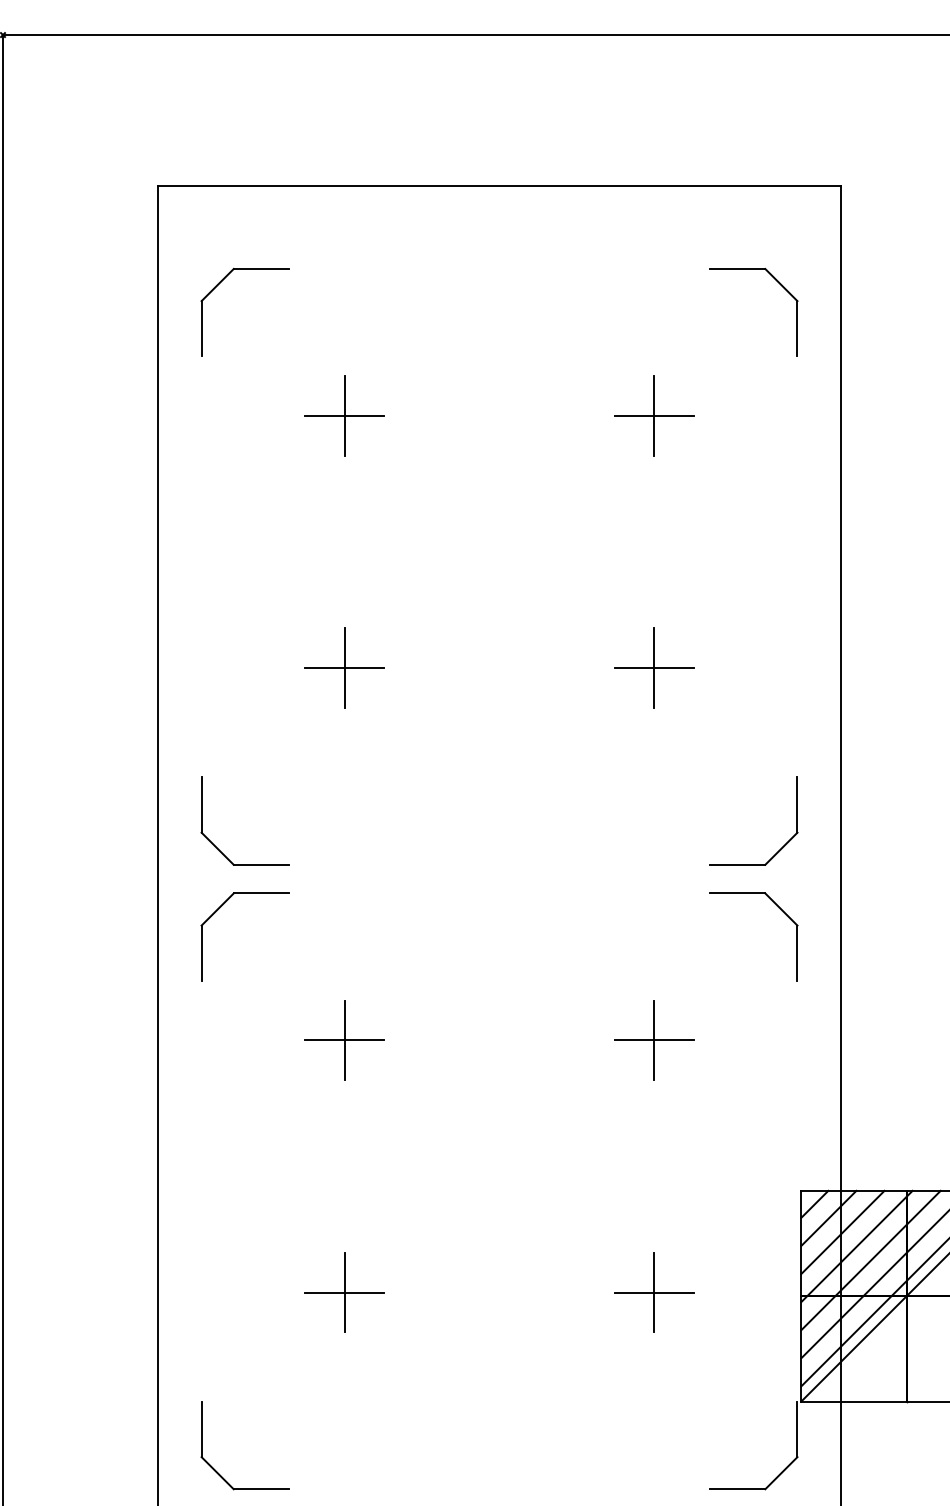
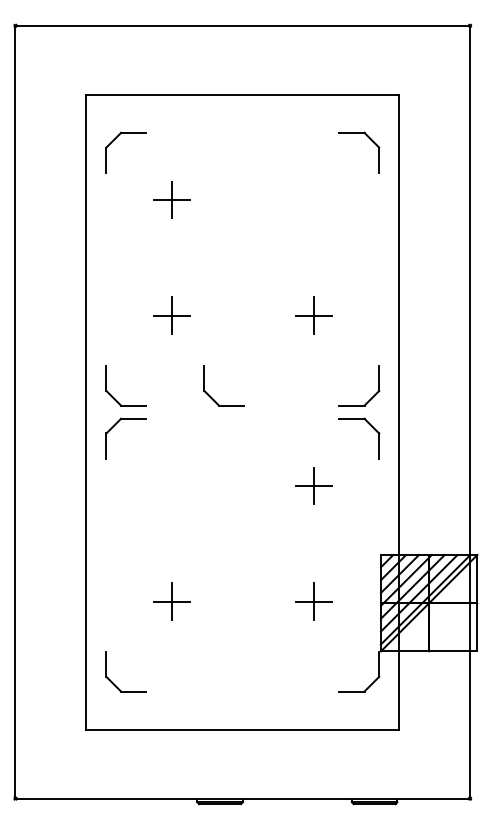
part: (653, 414) -> (313, 199), removed
part: (431, 844) -> (211, 396), added
part: (343, 1039) -> (171, 485), removed

